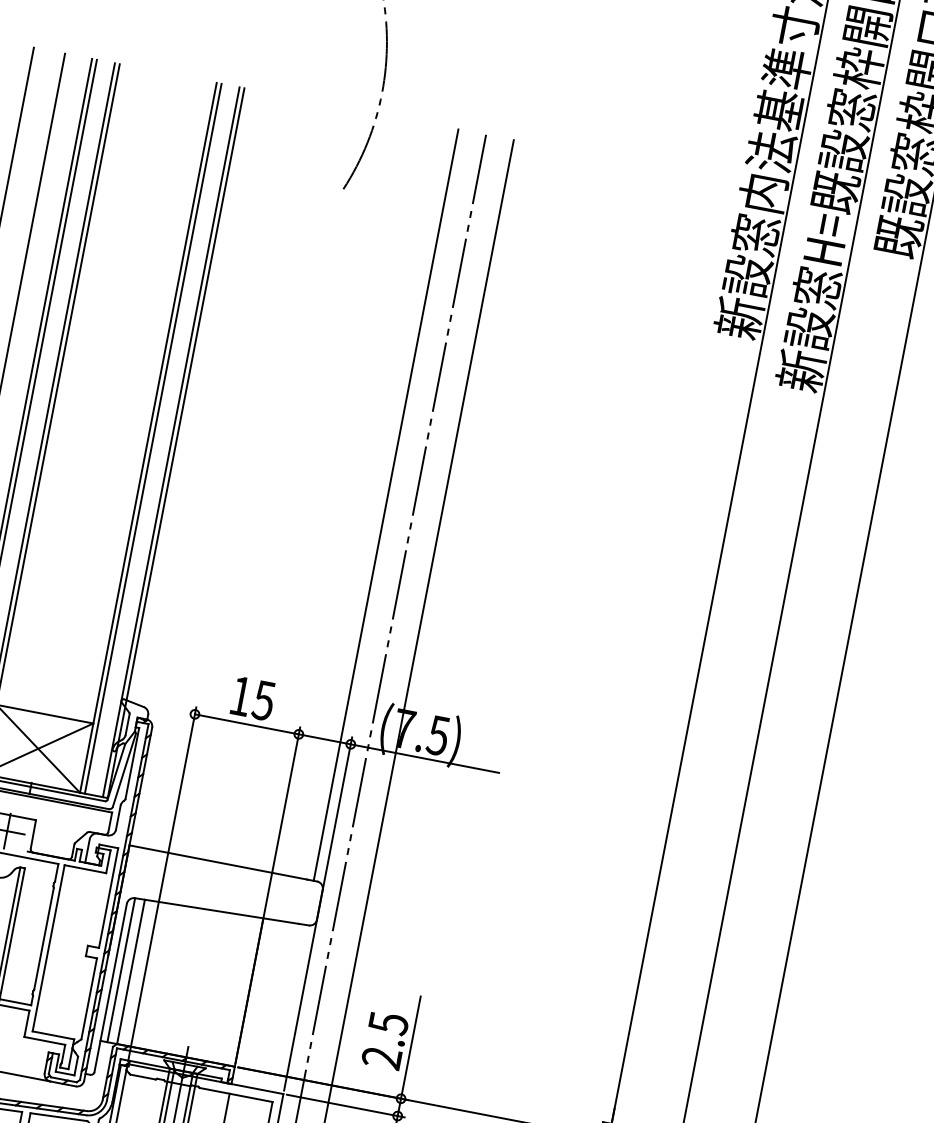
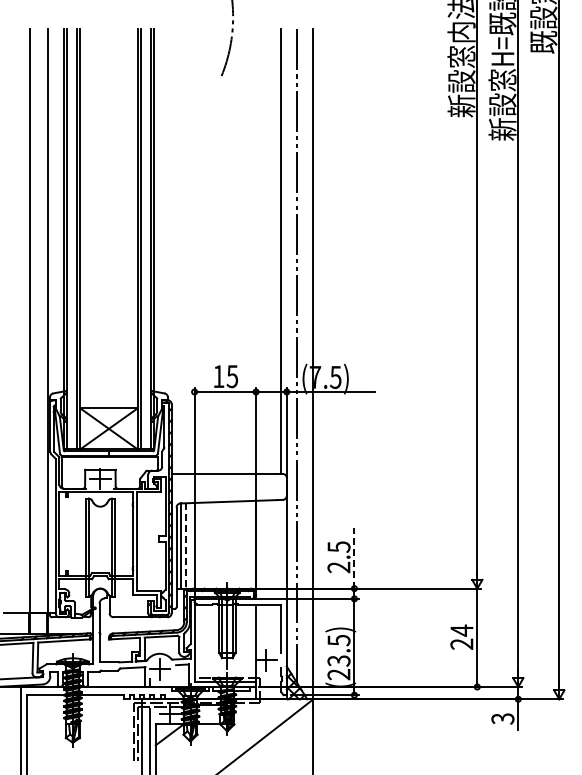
line: (131, 971) -> (186, 545), solid -> dashed
line: (411, 1046) -> (354, 557), solid -> dashed

